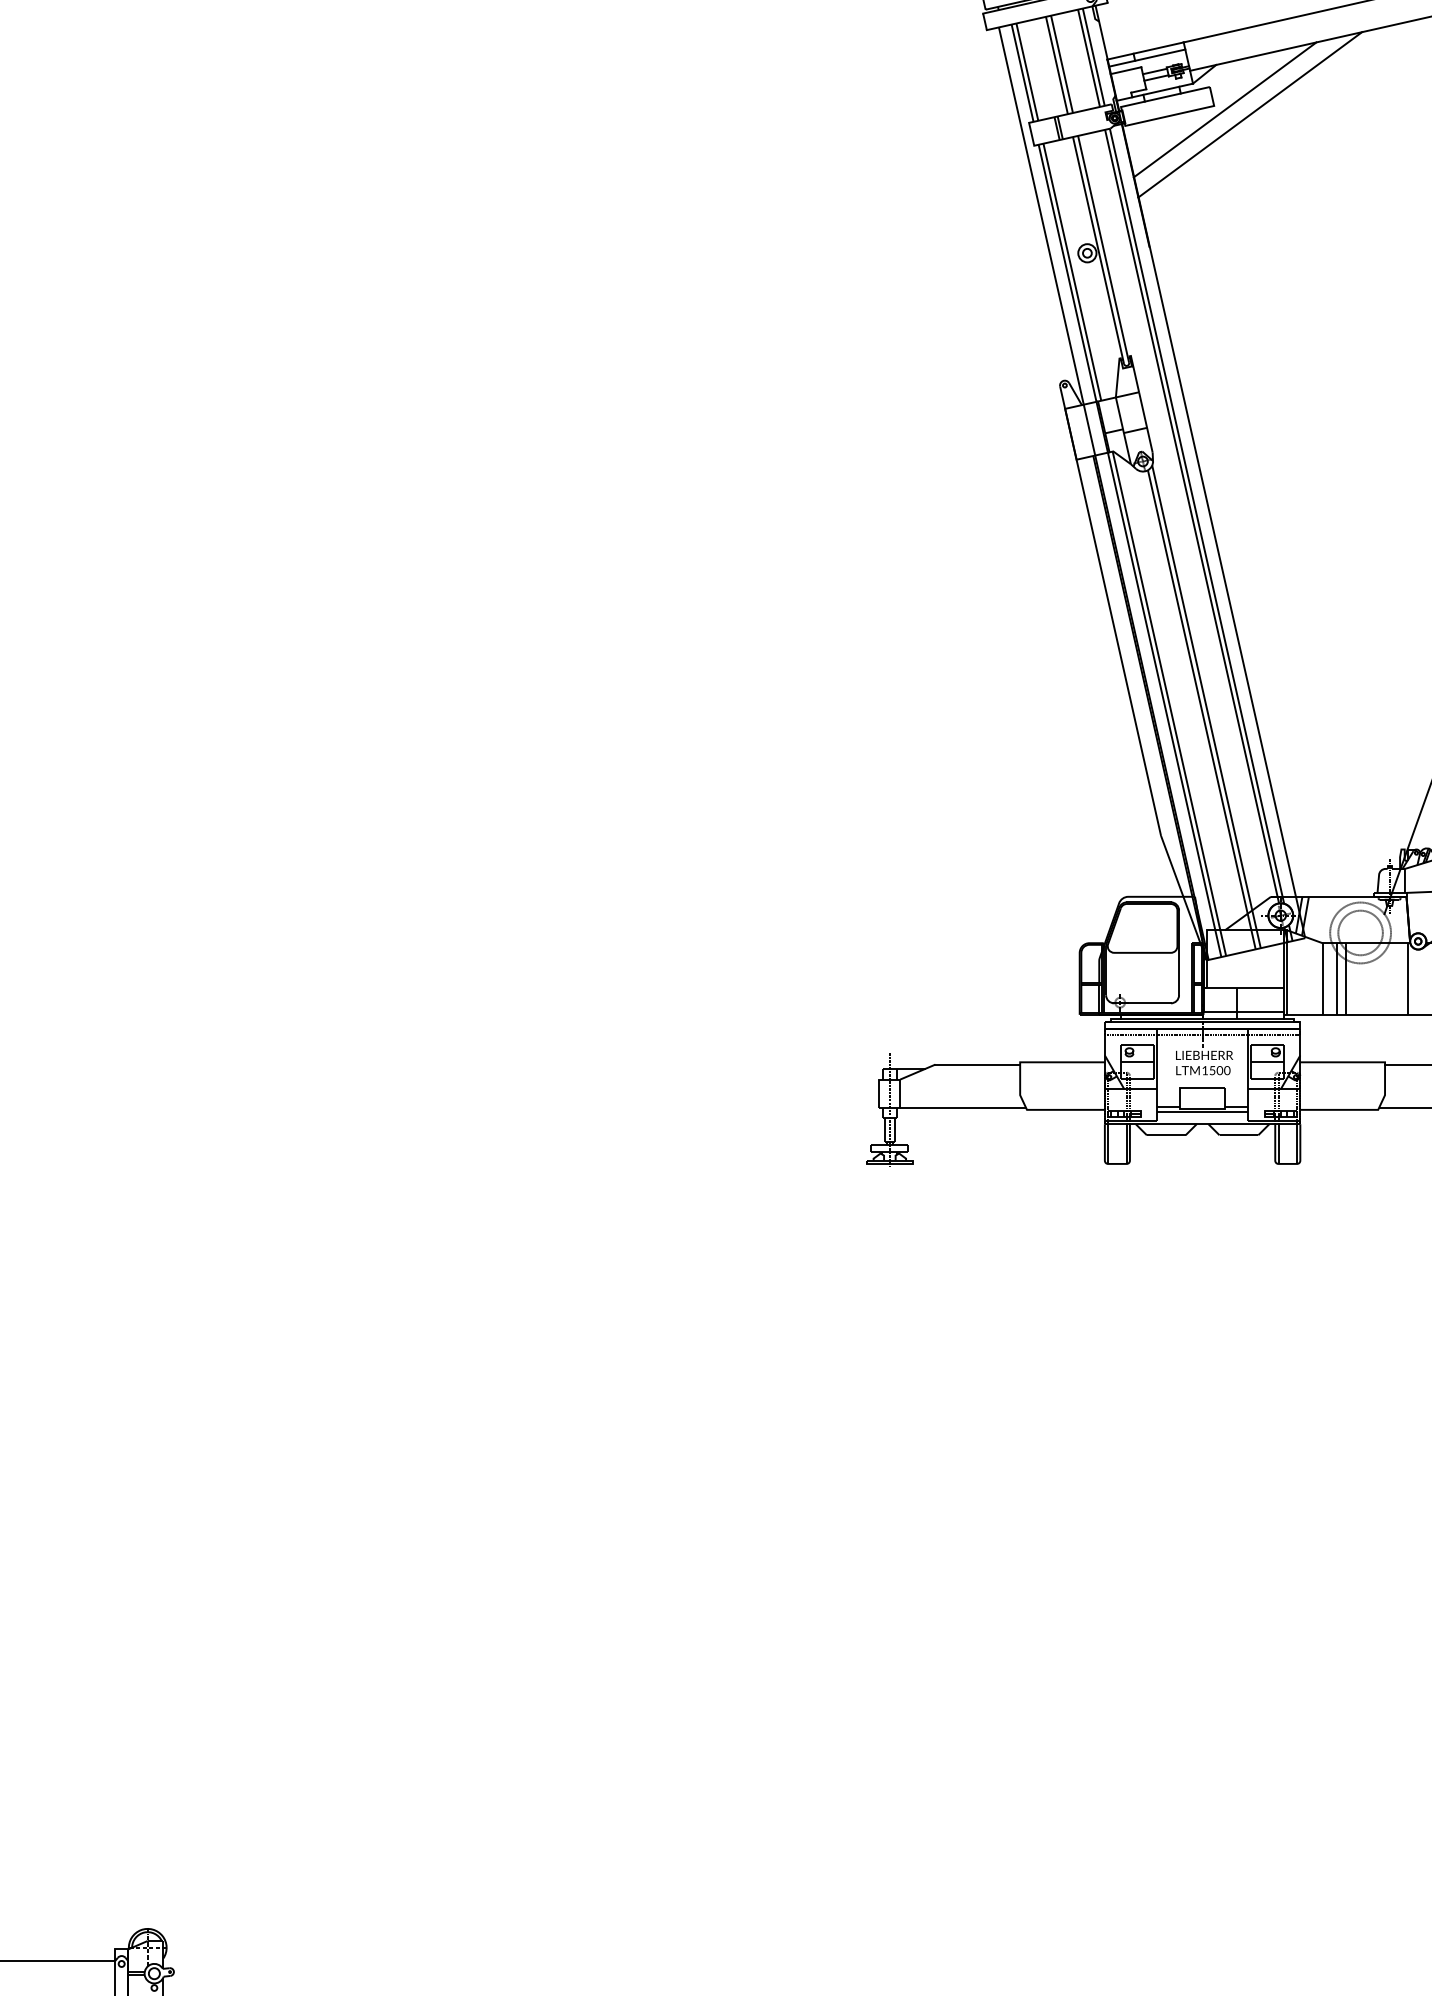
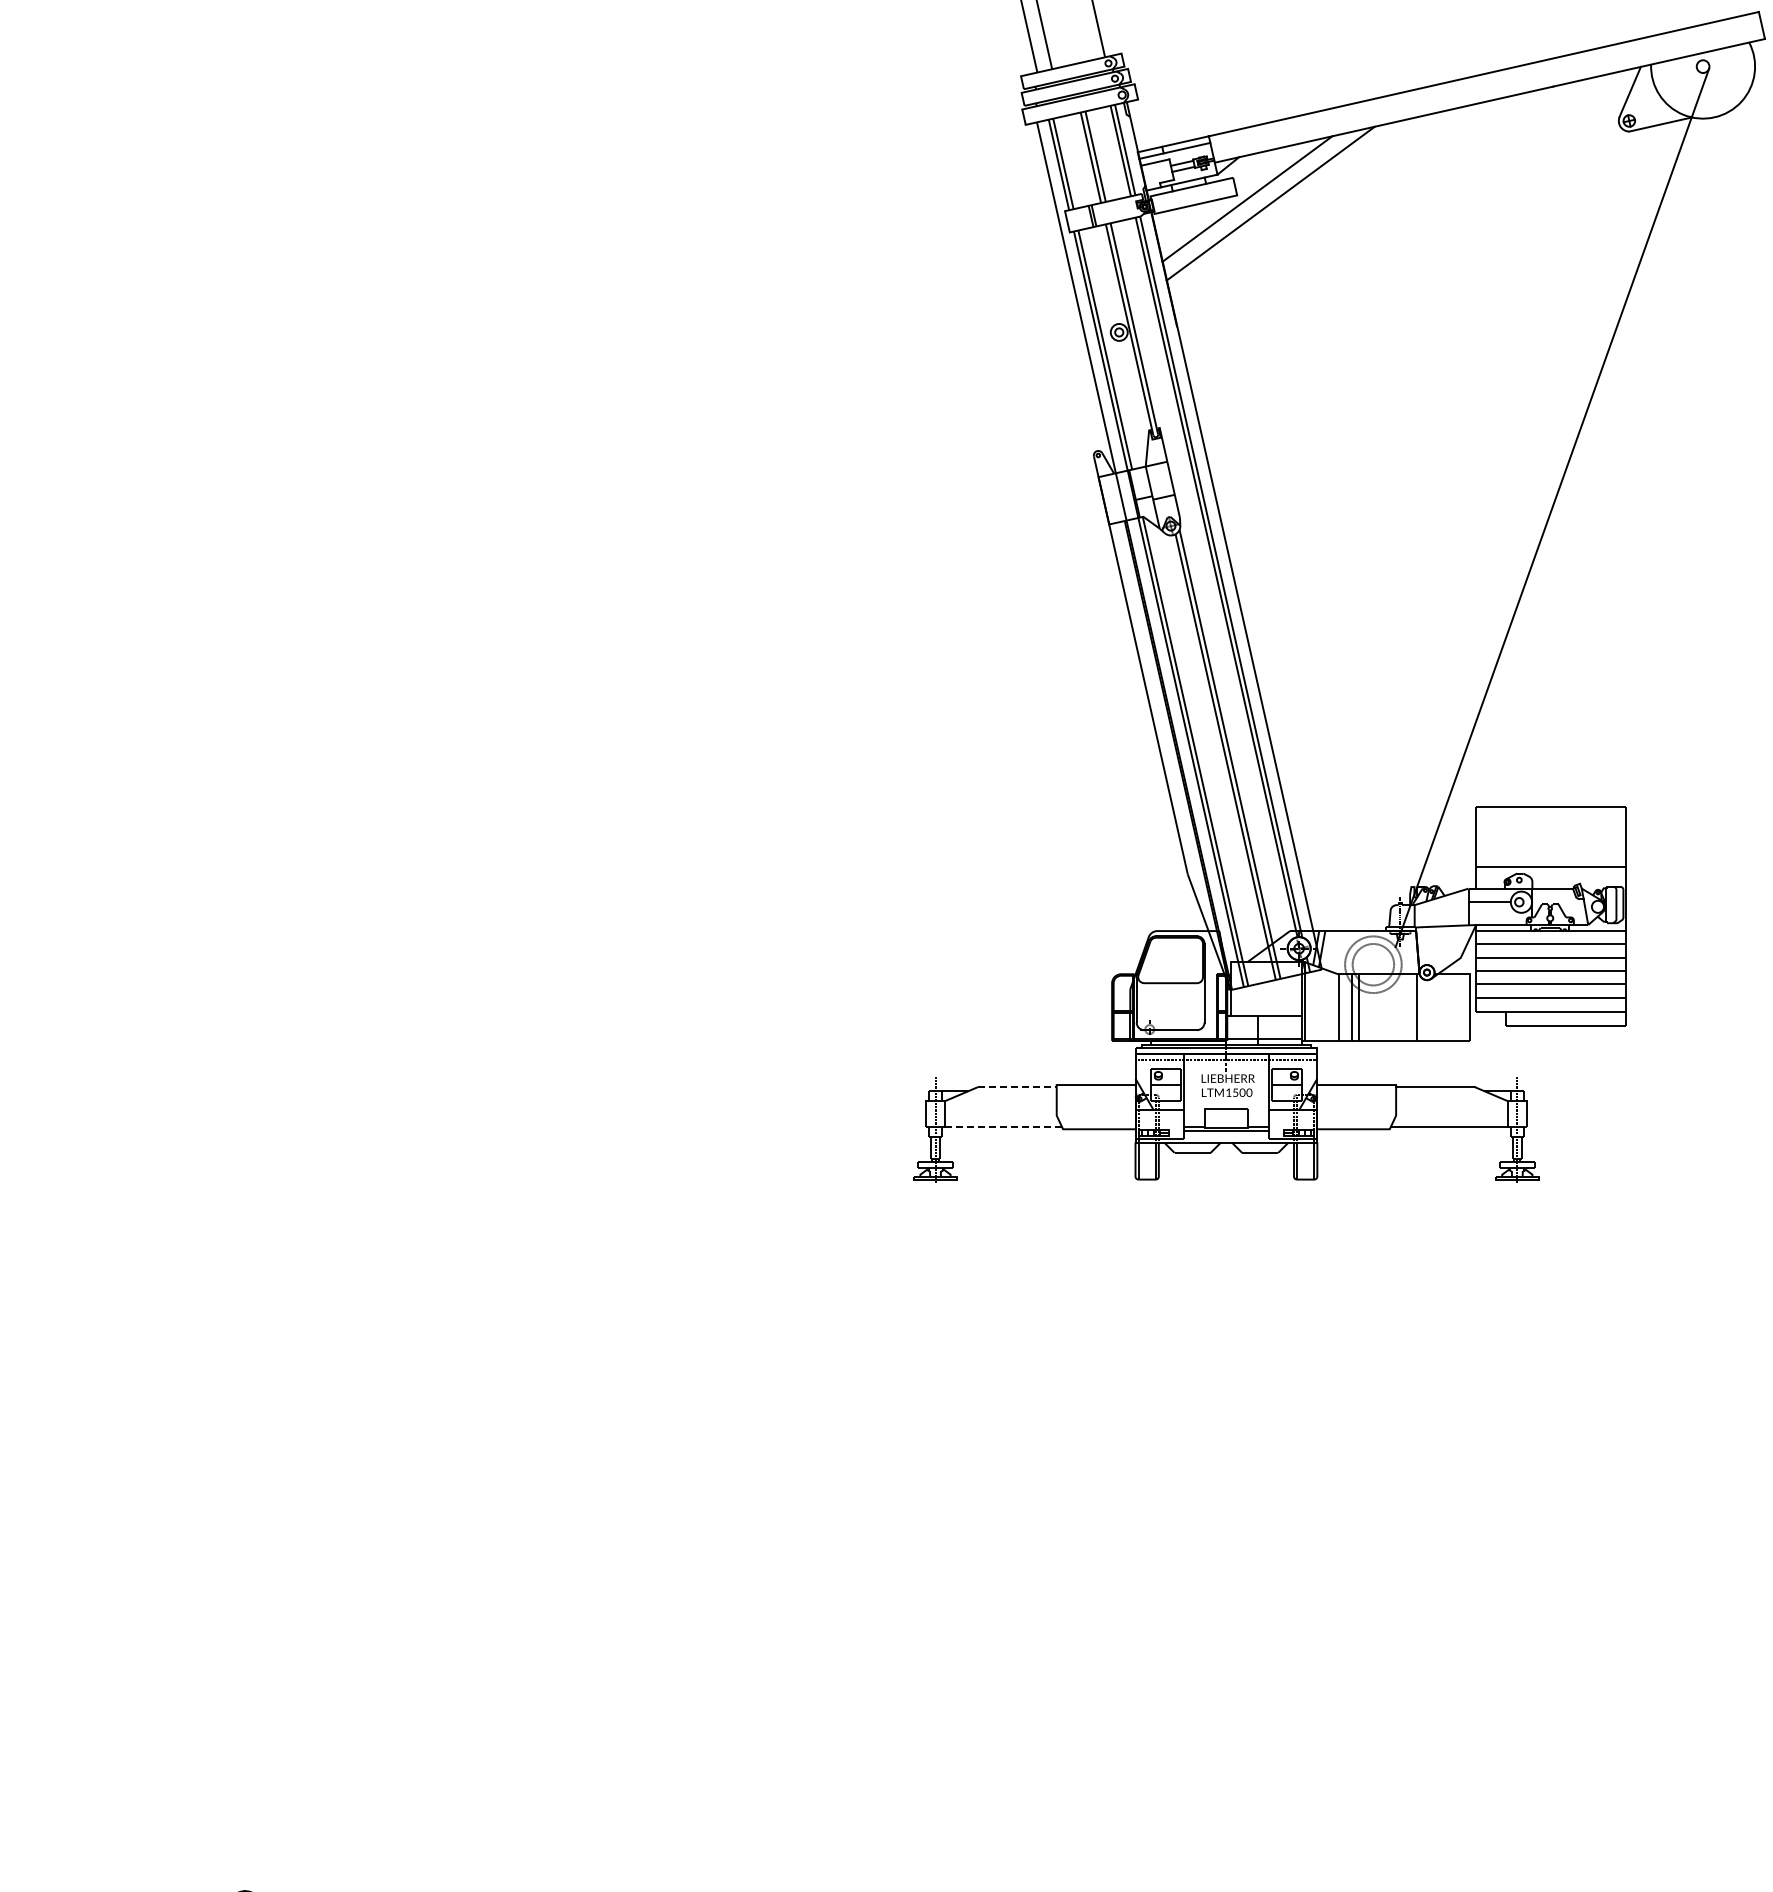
line: (977, 1064) -> (1017, 1087), solid -> dashed
line: (962, 1107) -> (1003, 1127), solid -> dashed

